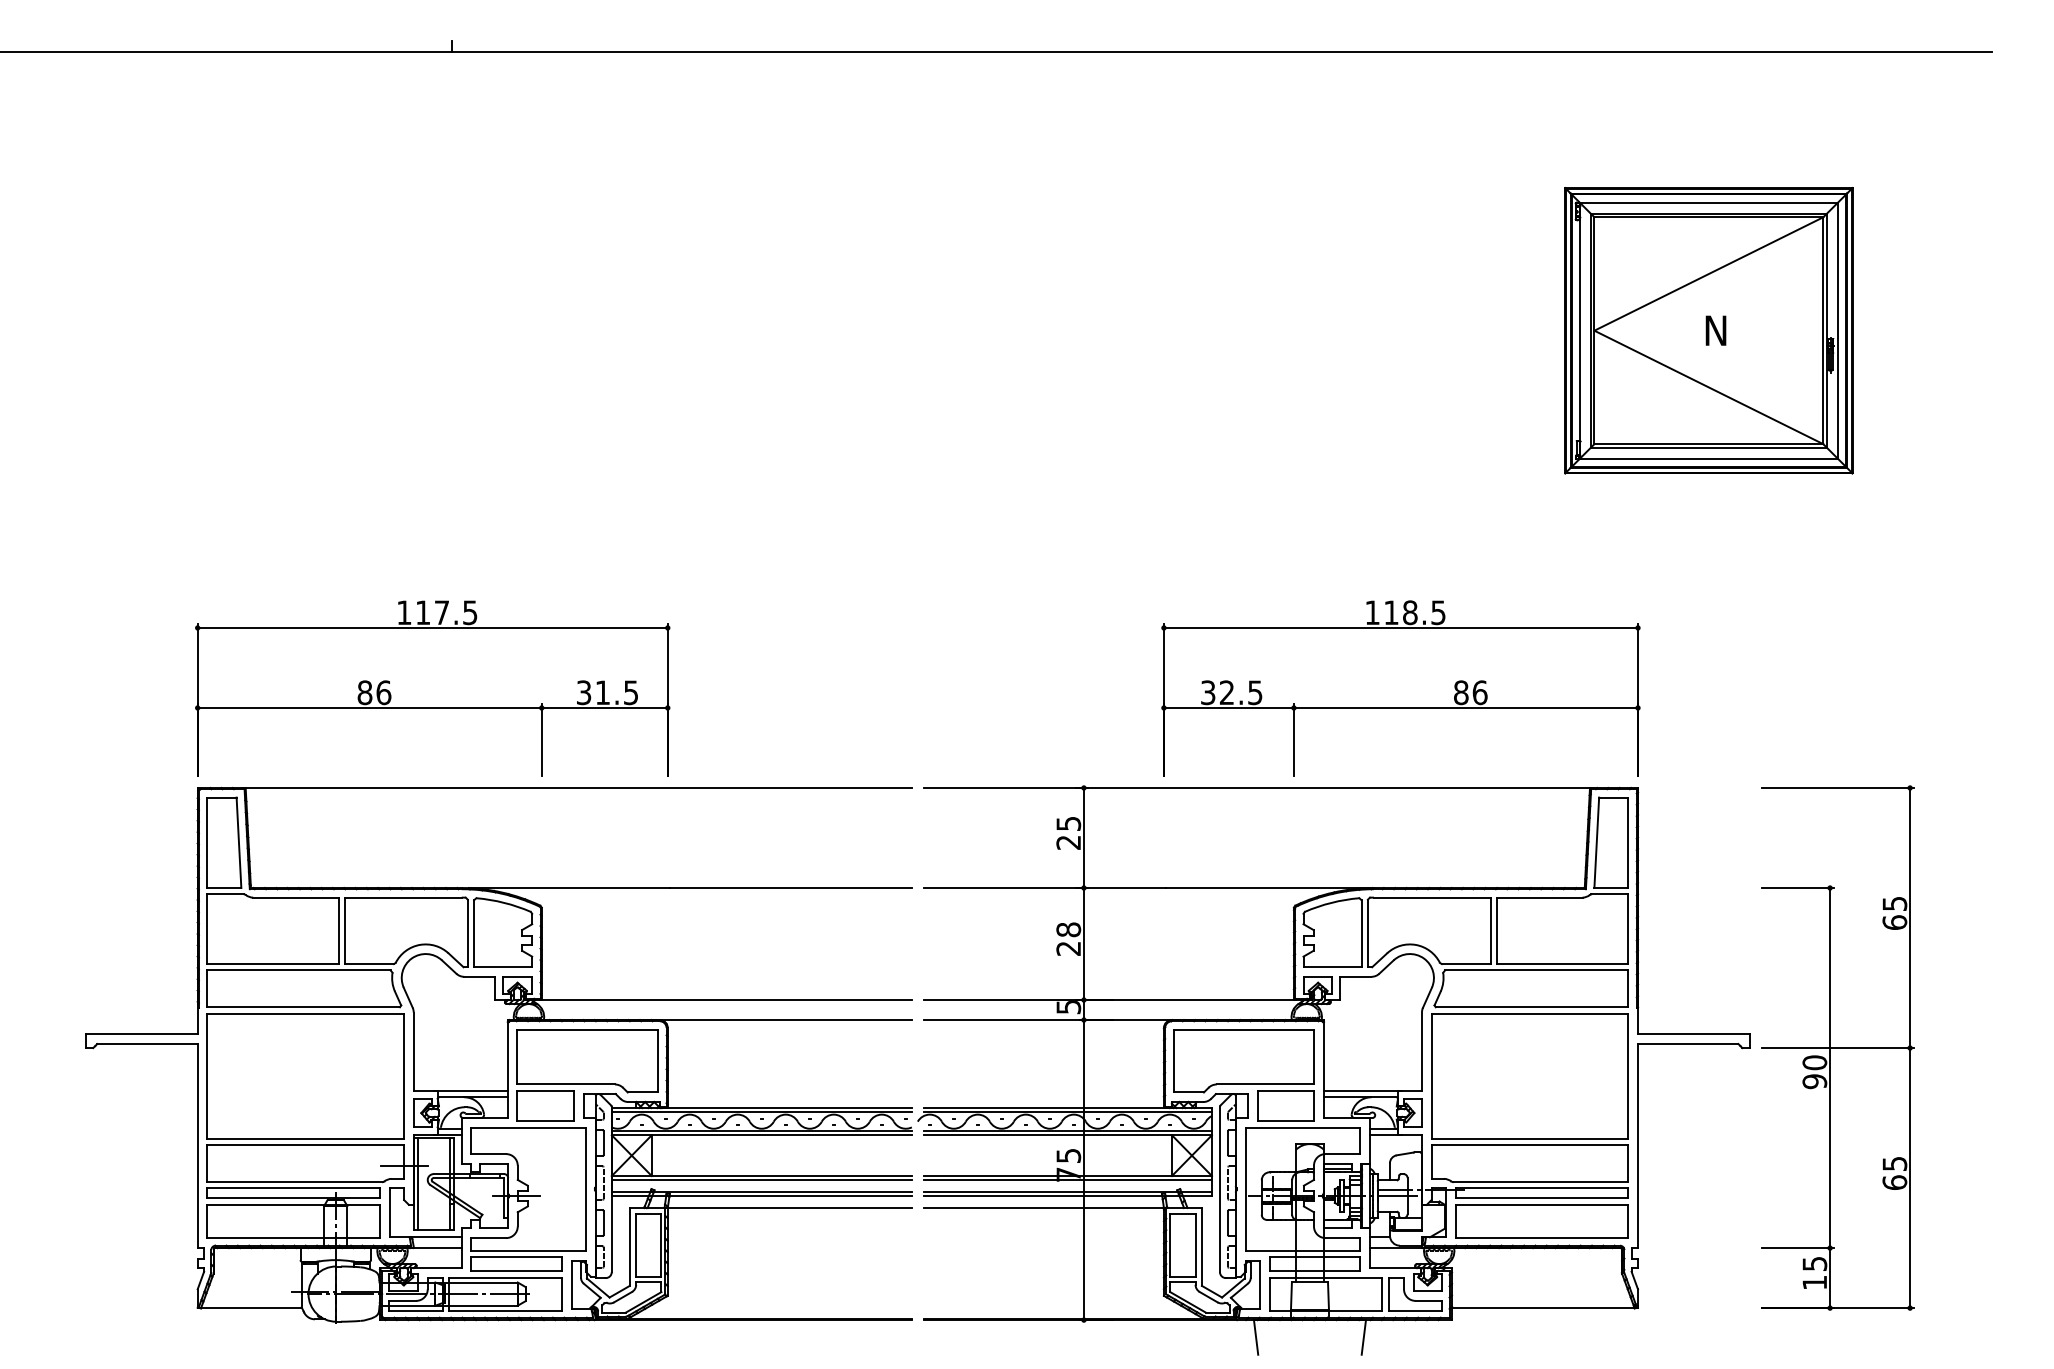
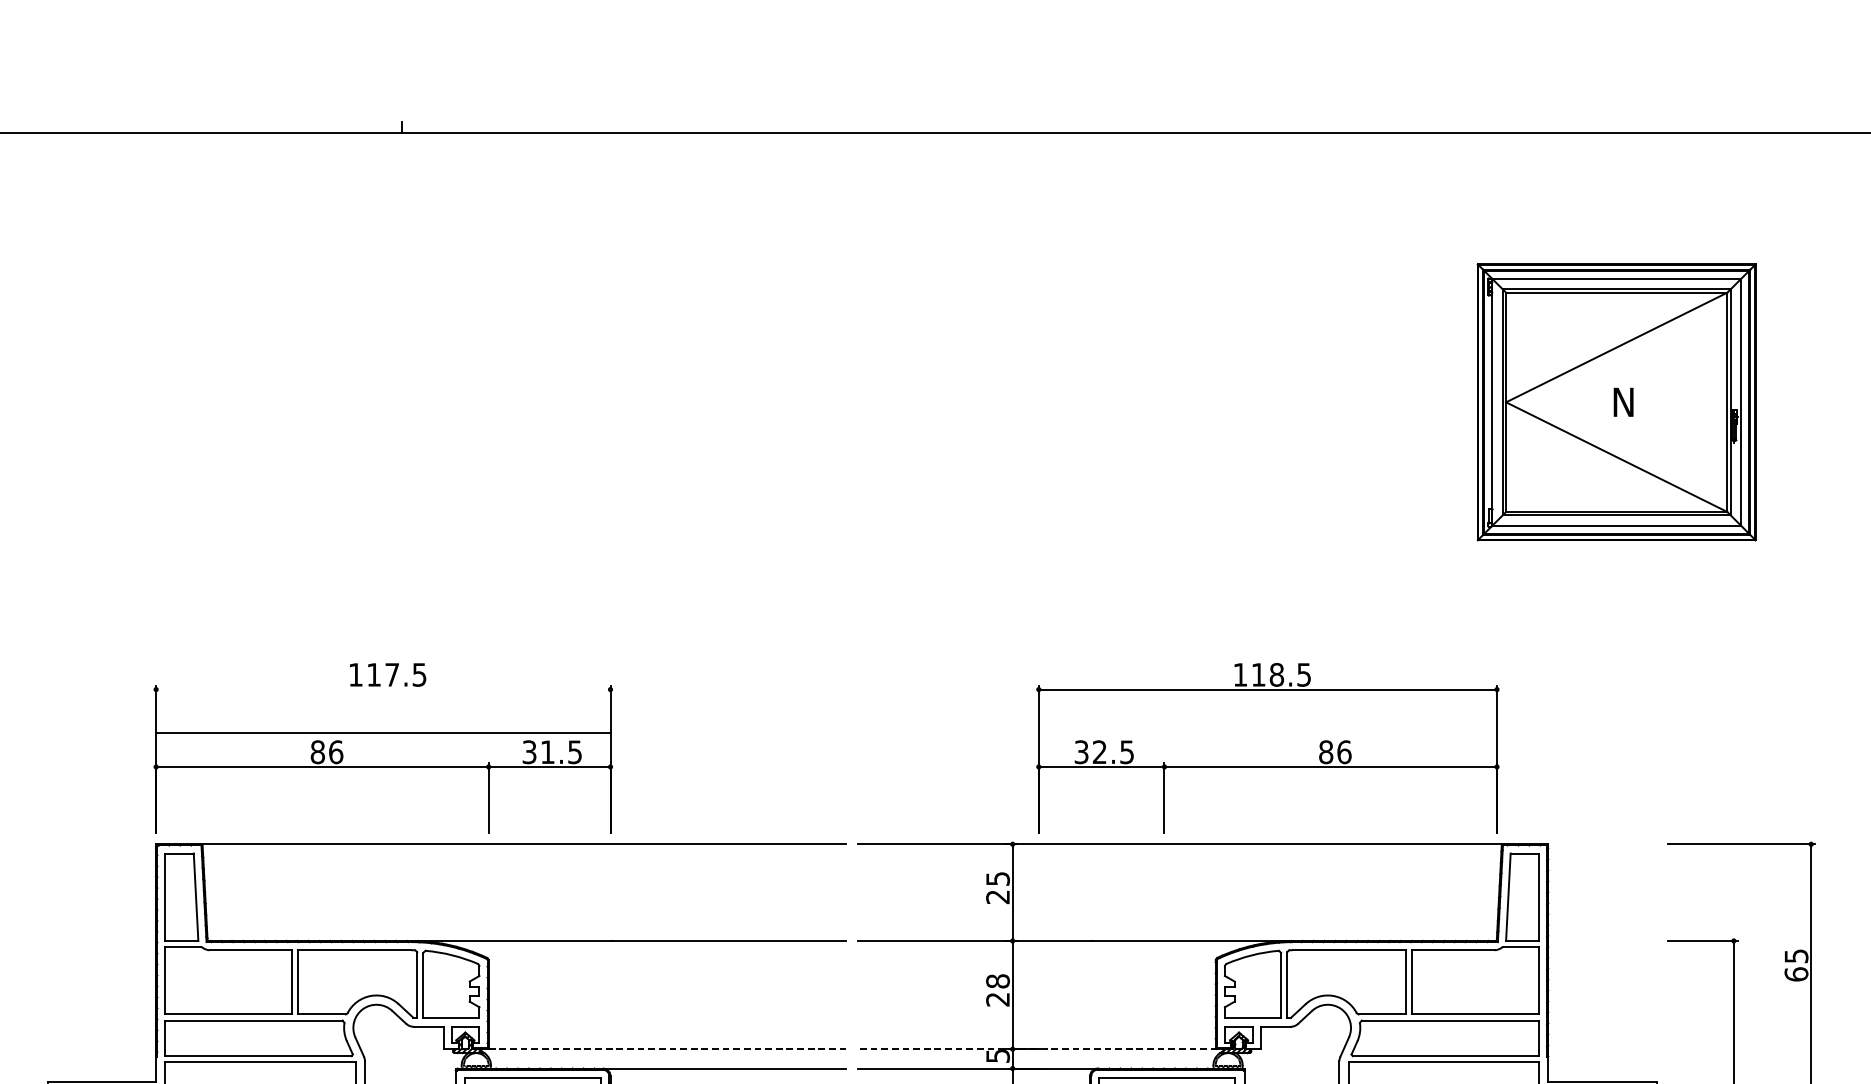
line: (432, 627) -> (383, 732), moved
part: (1400, 688) -> (1267, 748), moved
line: (725, 1000) -> (666, 1049), solid -> dashed
line: (1109, 1000) -> (1037, 1049), solid -> dashed

